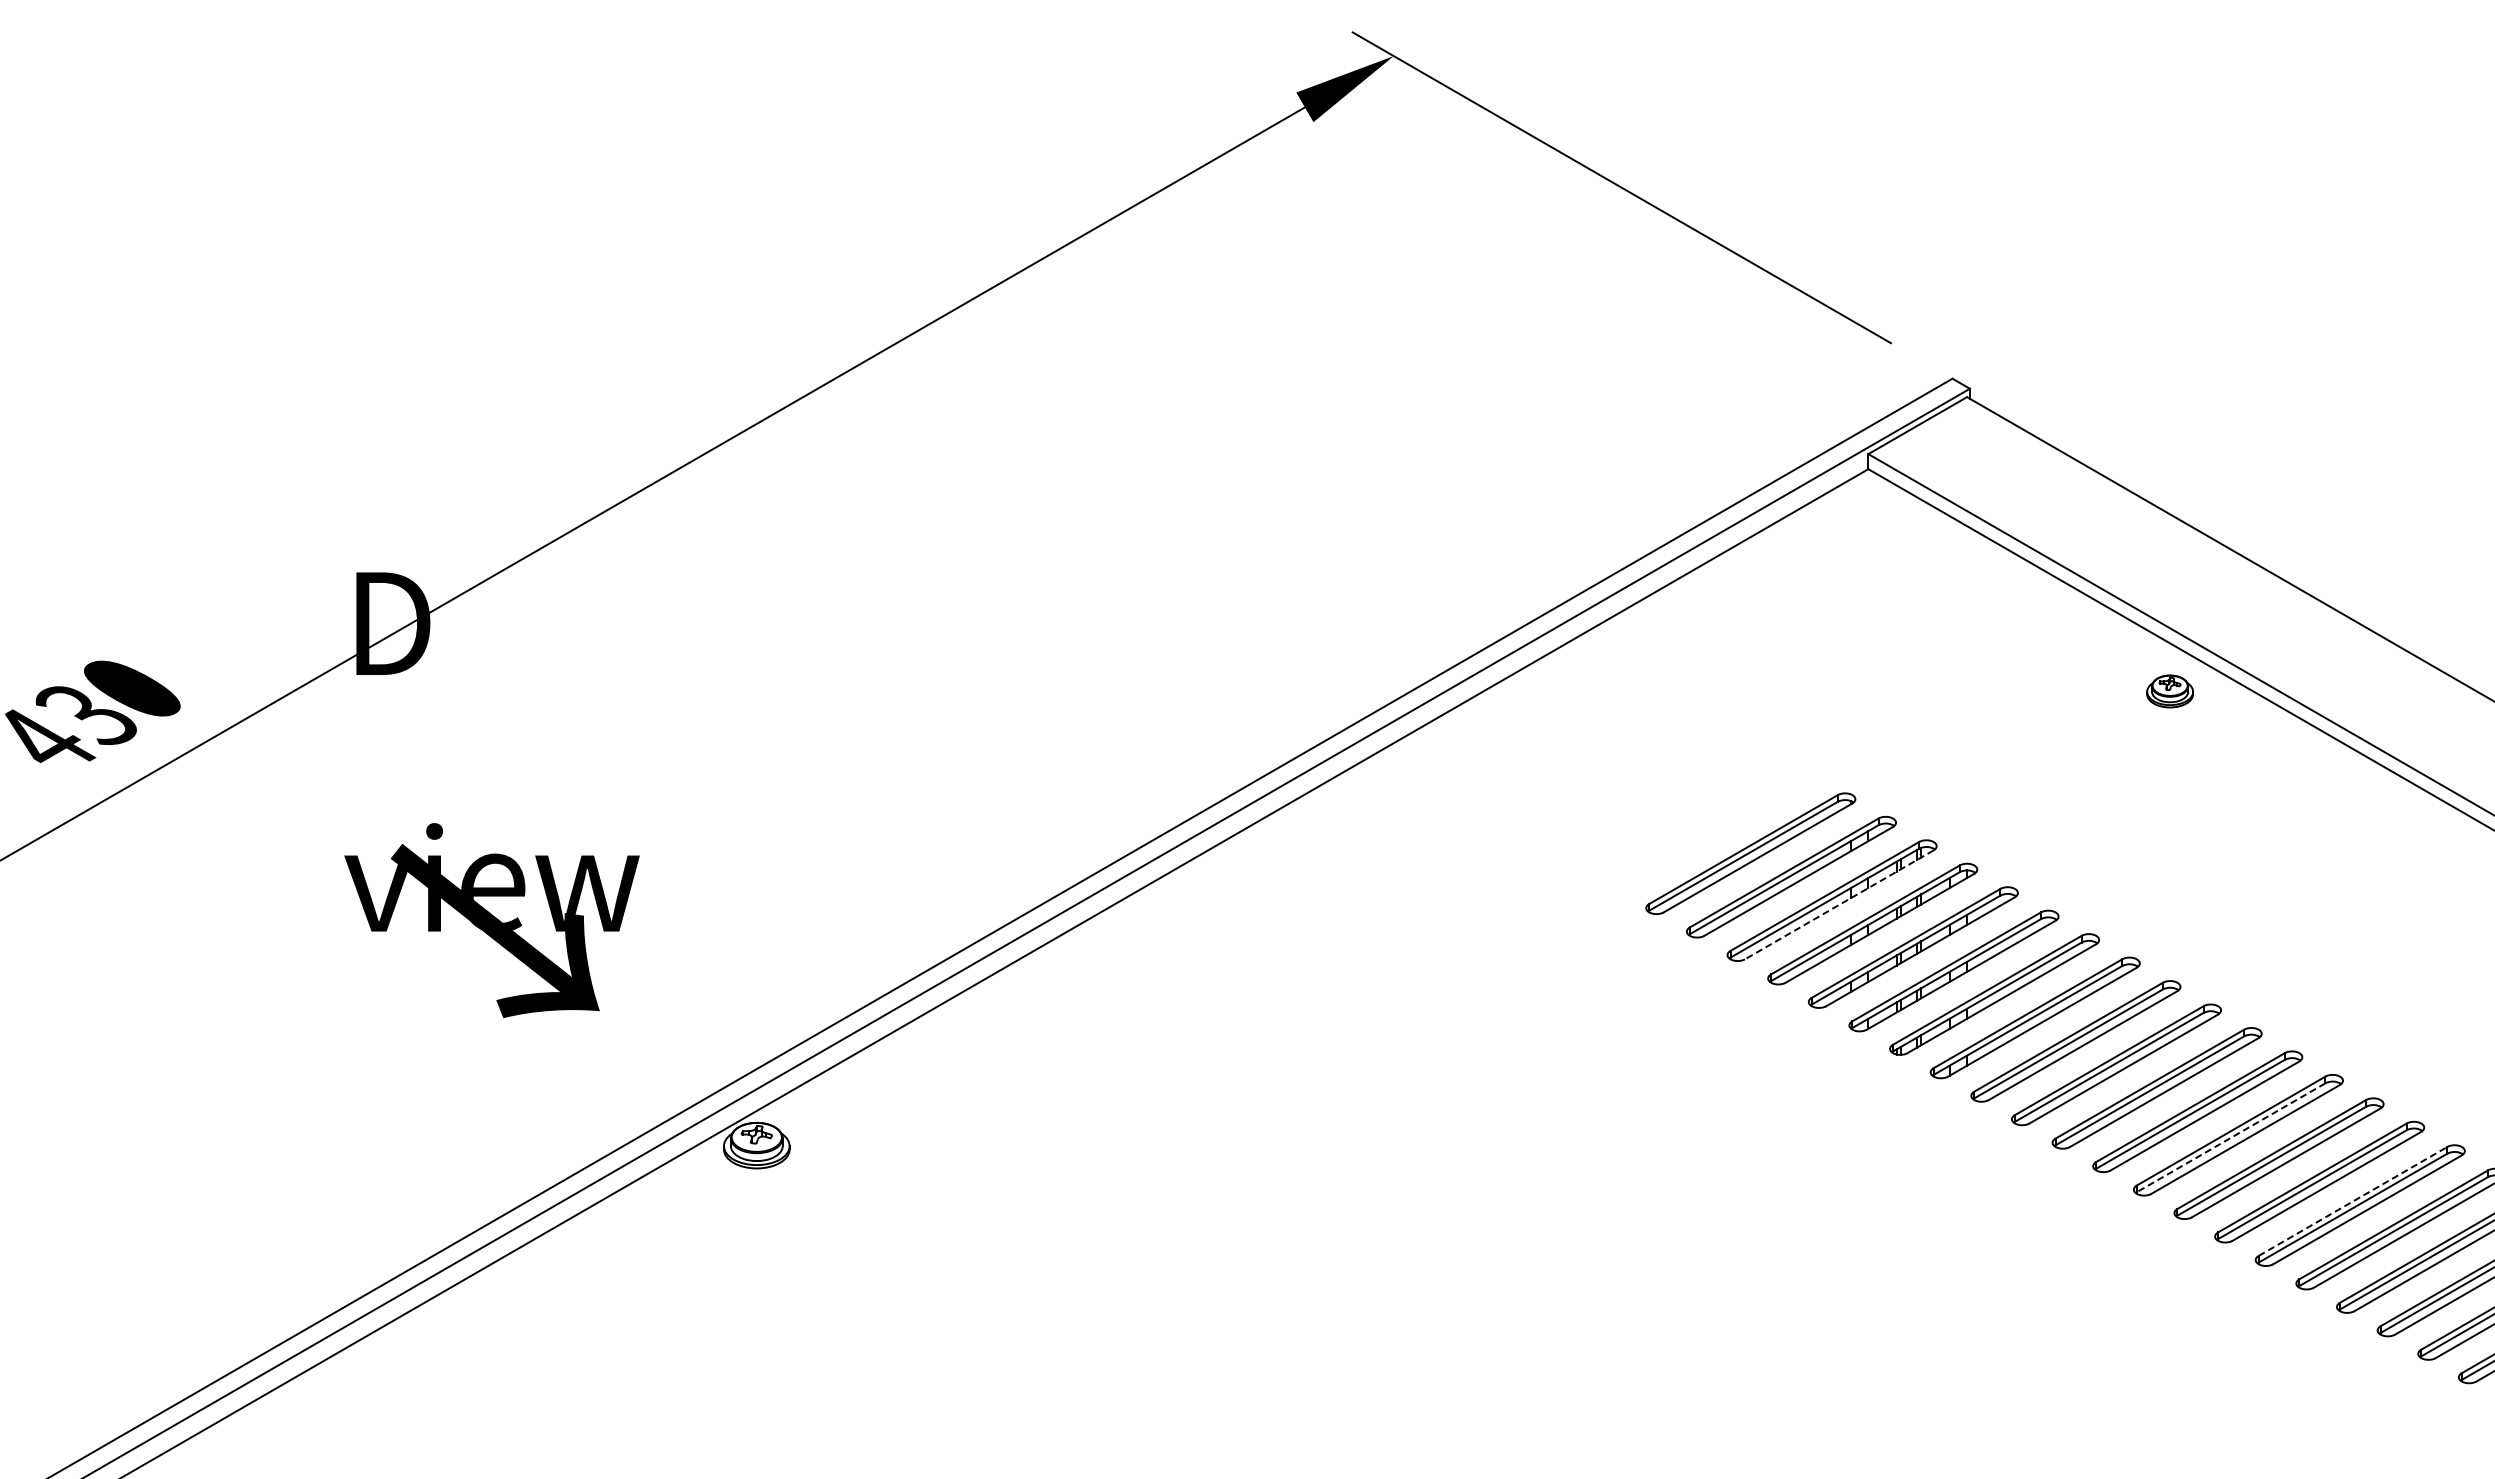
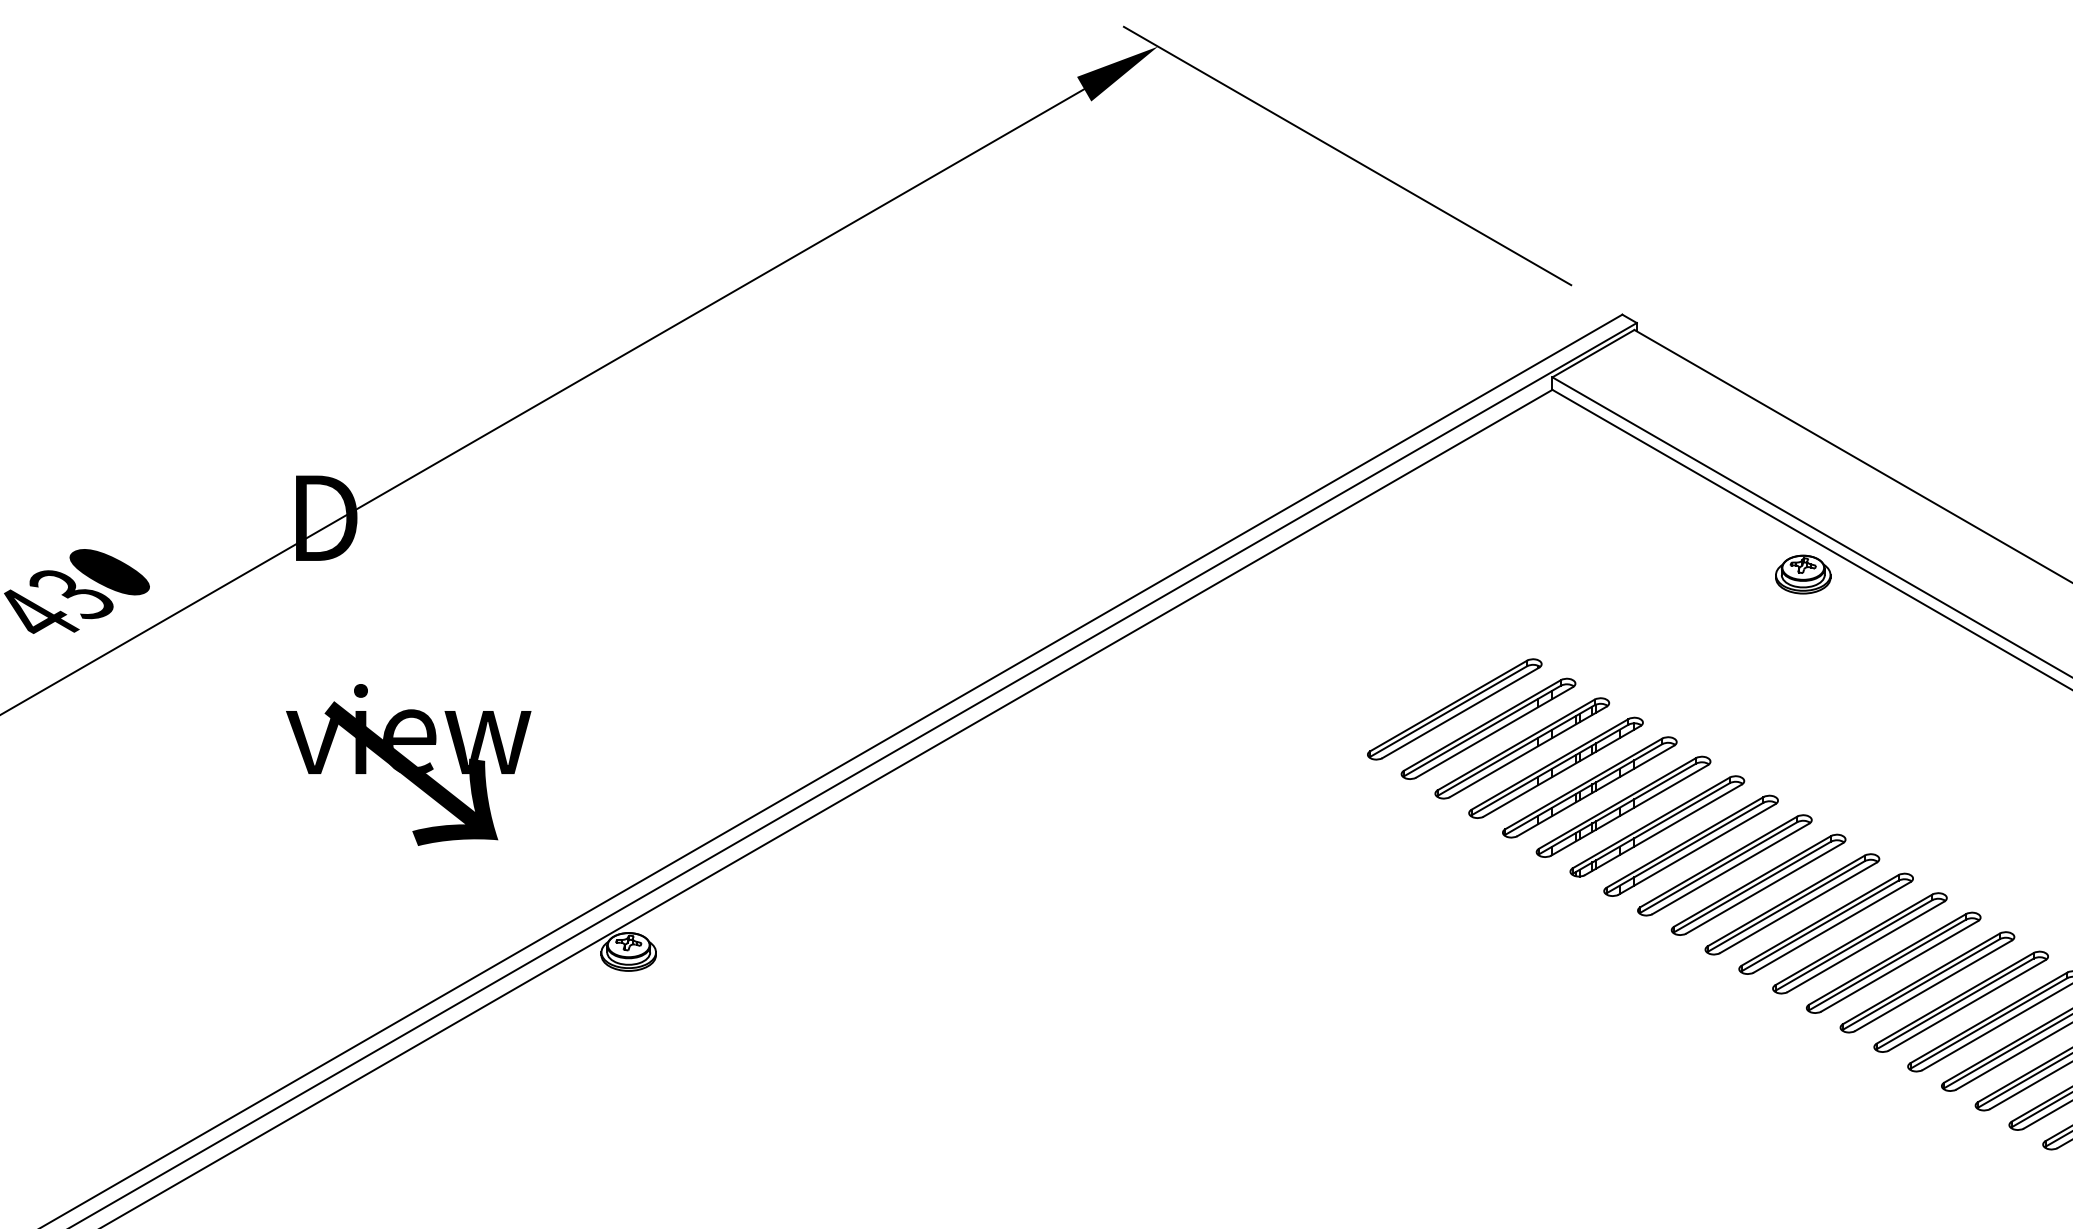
part: (2169, 691) -> (1802, 574), size x1.43
line: (1839, 904) -> (1528, 751), dashed -> solid
line: (2231, 1137) -> (1854, 945), dashed -> solid
line: (2353, 1201) -> (1955, 998), dashed -> solid

